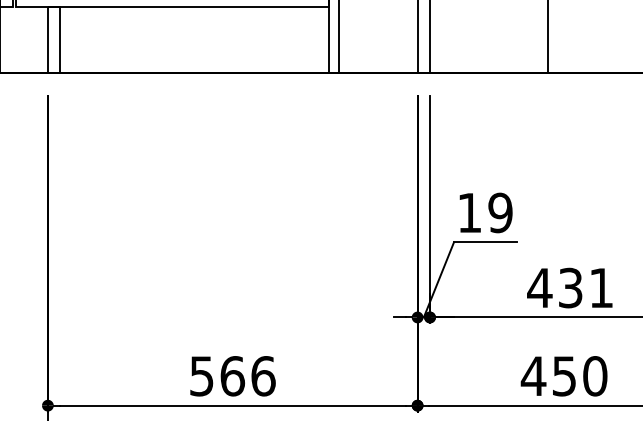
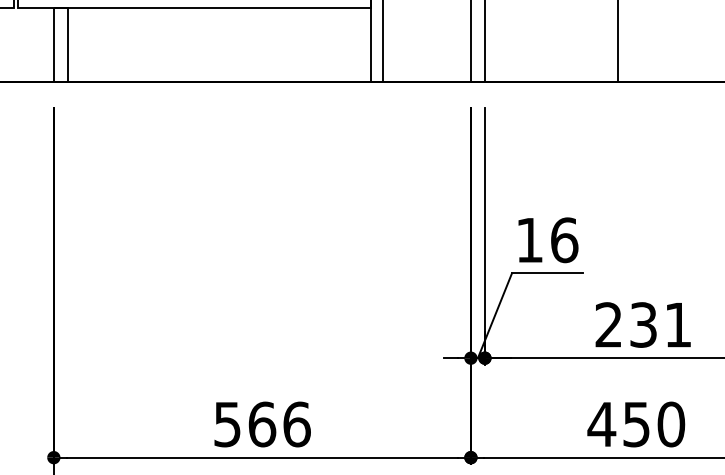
text: (500, 212) -> (564, 239), 19 -> 16
text: (539, 287) -> (608, 324), 431 -> 231

